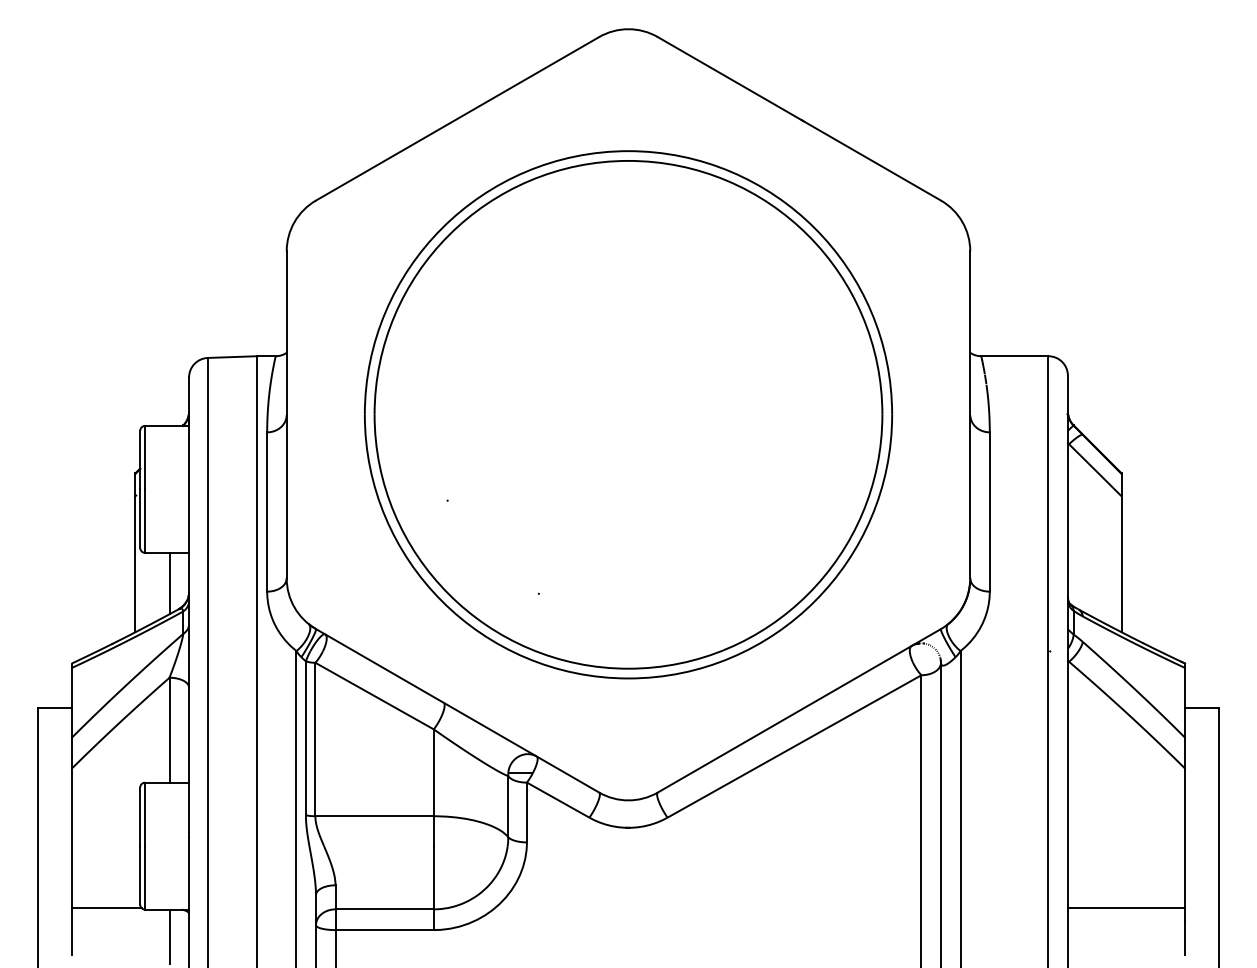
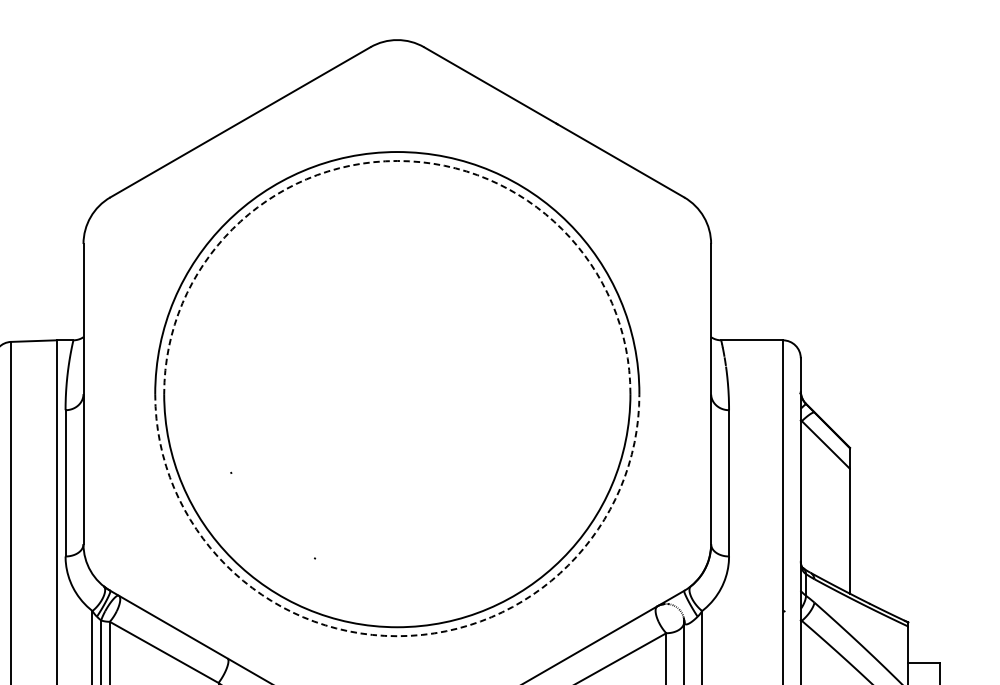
arc: (628, 160) -> (397, 160), solid -> dashed
arc: (628, 678) -> (397, 636), solid -> dashed

